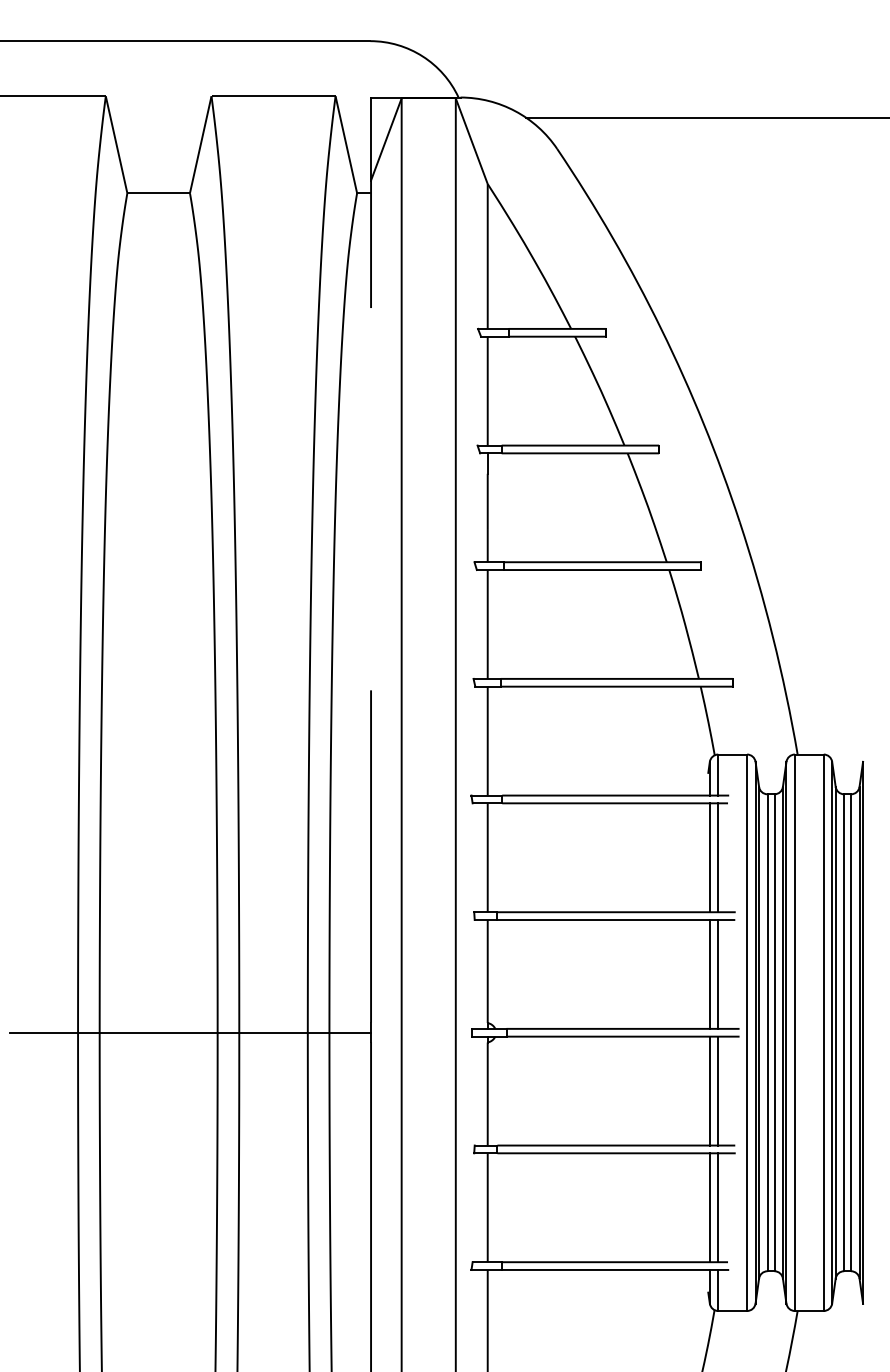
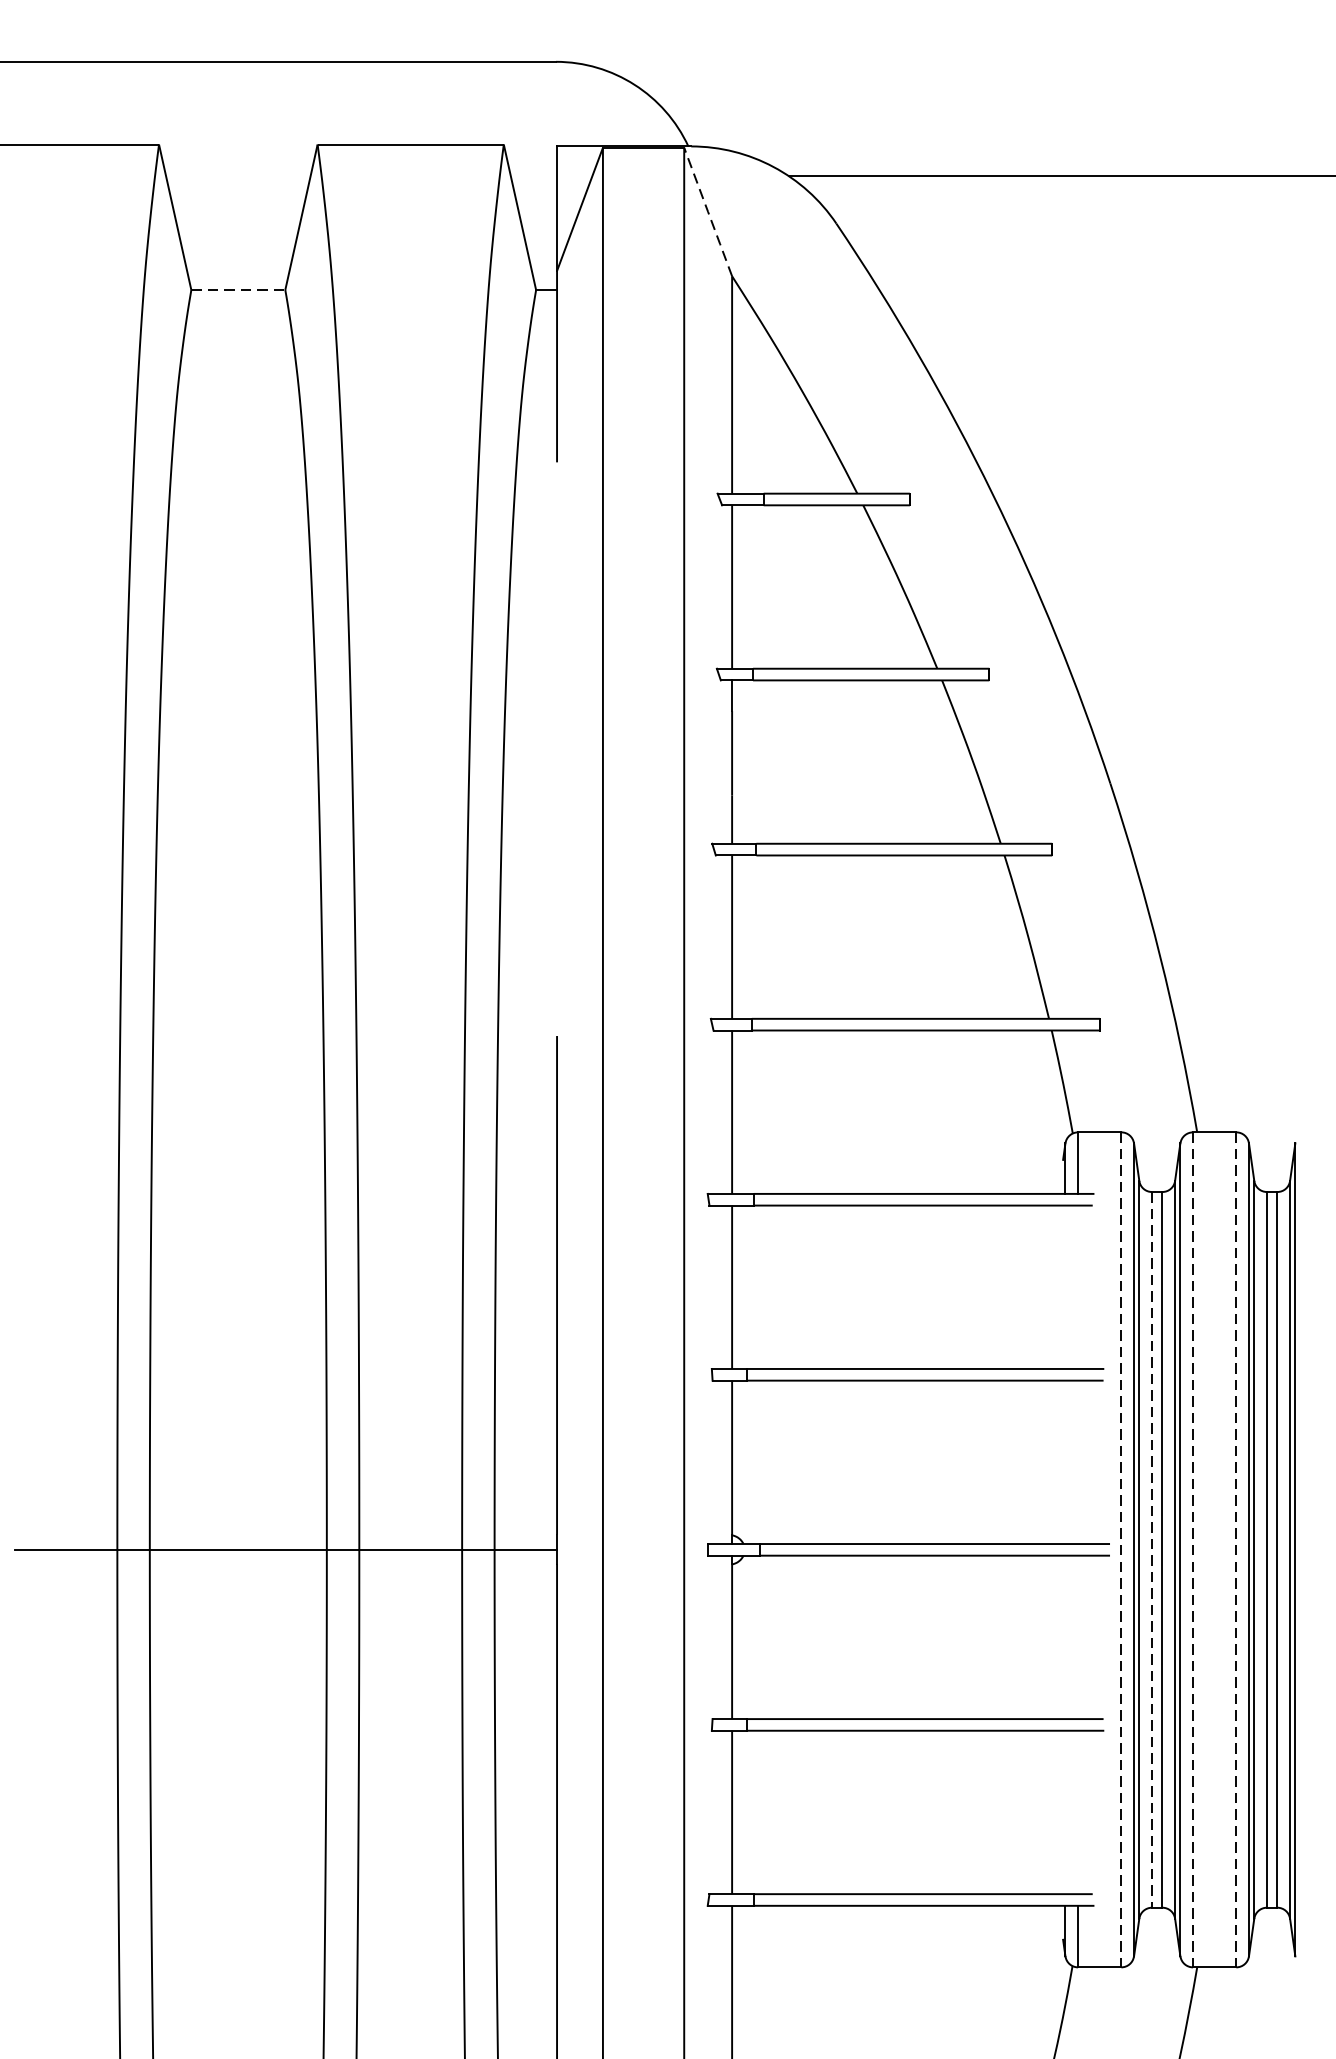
line: (471, 141) -> (707, 212), solid -> dashed
line: (158, 193) -> (238, 290), solid -> dashed
line: (709, 857) -> (1064, 1286), removed
line: (718, 857) -> (1078, 1286), removed
line: (709, 973) -> (1064, 1460), removed
line: (718, 973) -> (1078, 1460), removed
line: (747, 1033) -> (1121, 1550), solid -> dashed
line: (767, 1033) -> (1151, 1550), solid -> dashed
line: (794, 1033) -> (1192, 1550), solid -> dashed
line: (823, 1033) -> (1235, 1550), solid -> dashed
line: (709, 1090) -> (1064, 1636), removed
line: (718, 1090) -> (1078, 1636), removed
line: (709, 1207) -> (1064, 1812), removed
line: (718, 1207) -> (1078, 1812), removed

